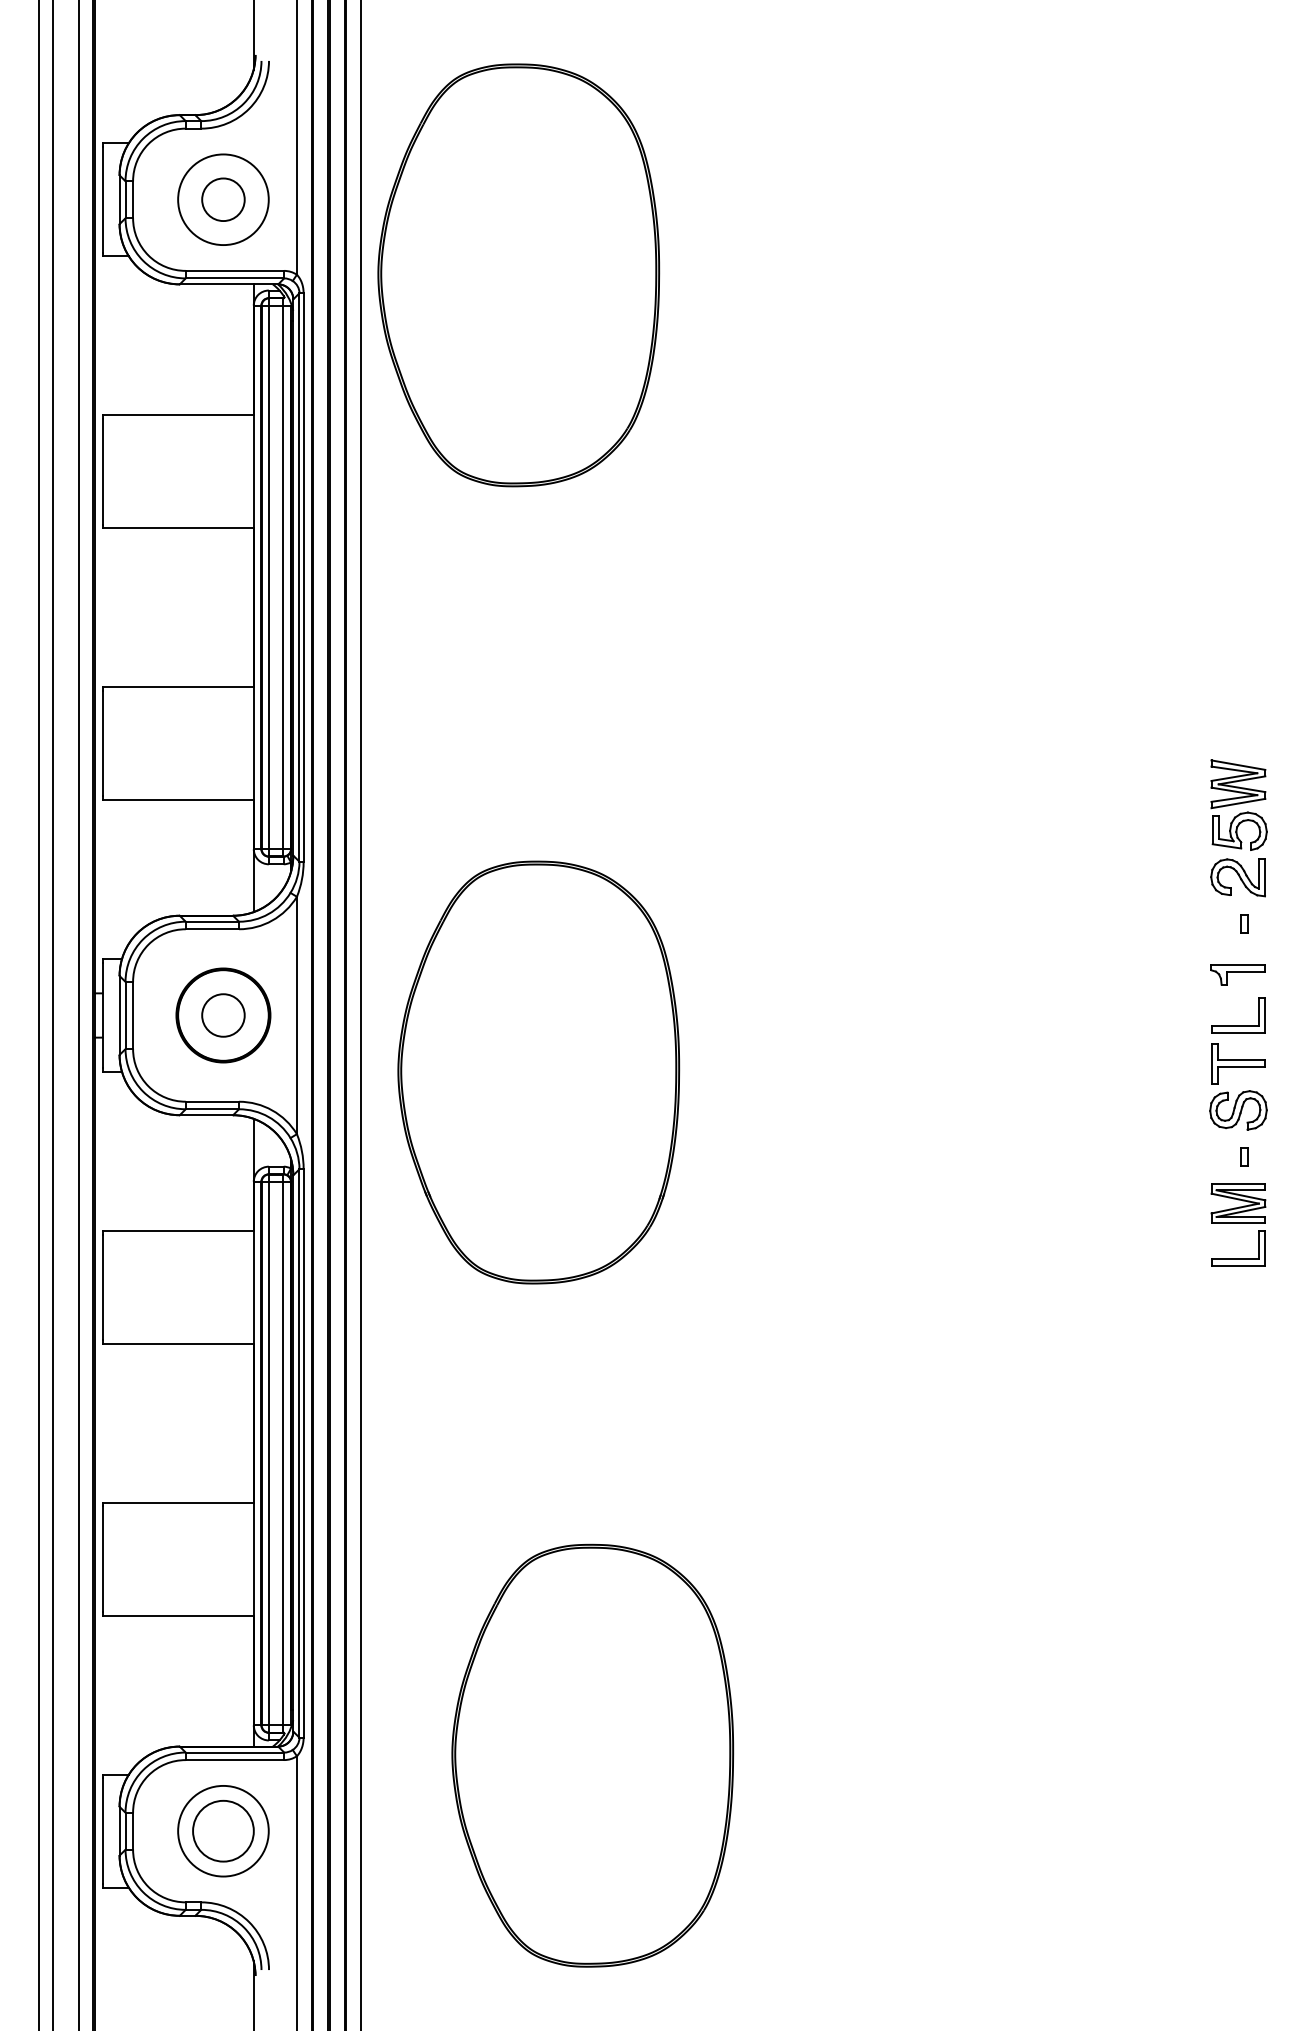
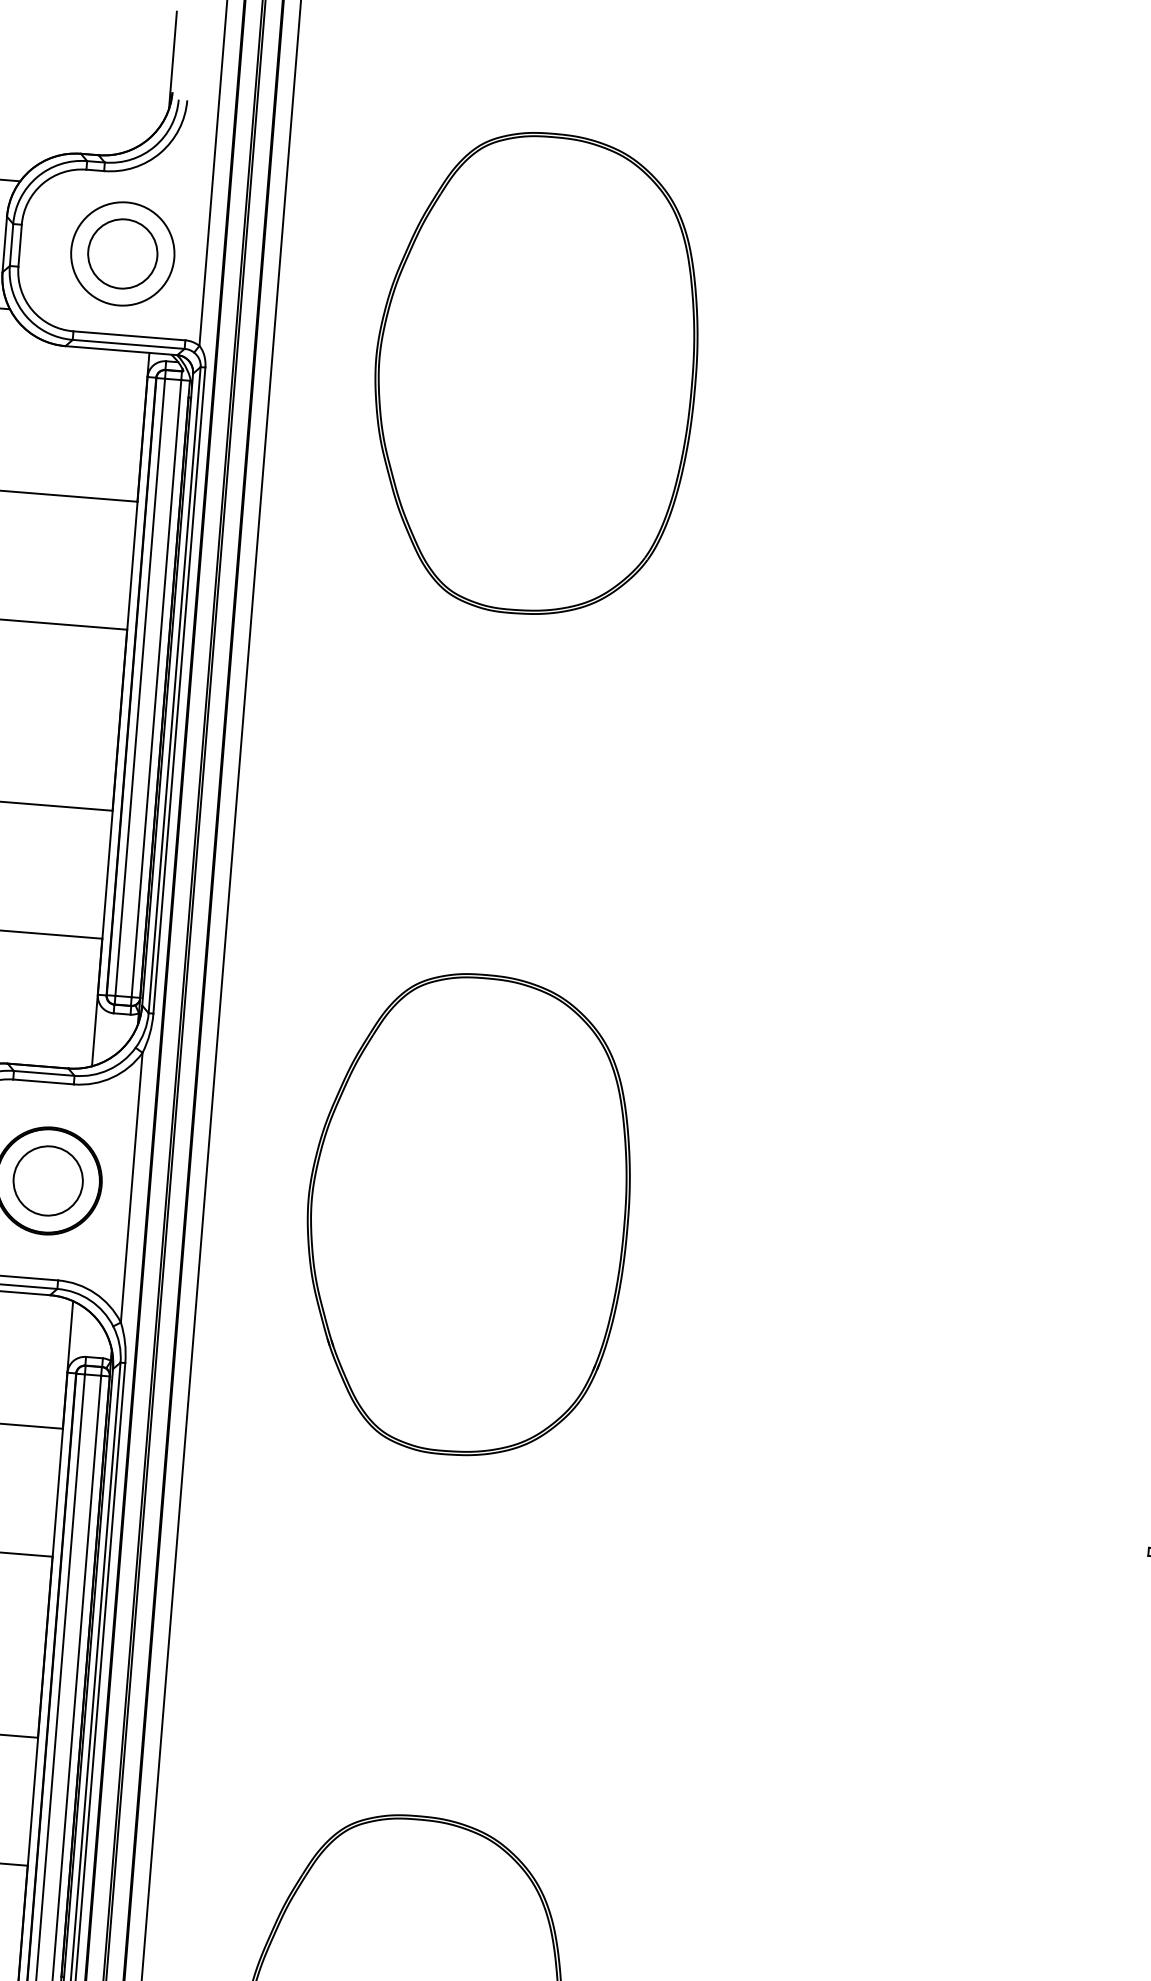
circle: (223, 199) -> (122, 253), size x1.43
part: (518, 275) -> (535, 373), moved
circle: (223, 1015) -> (48, 1180), size x1.43
part: (538, 1072) -> (467, 1214), moved

